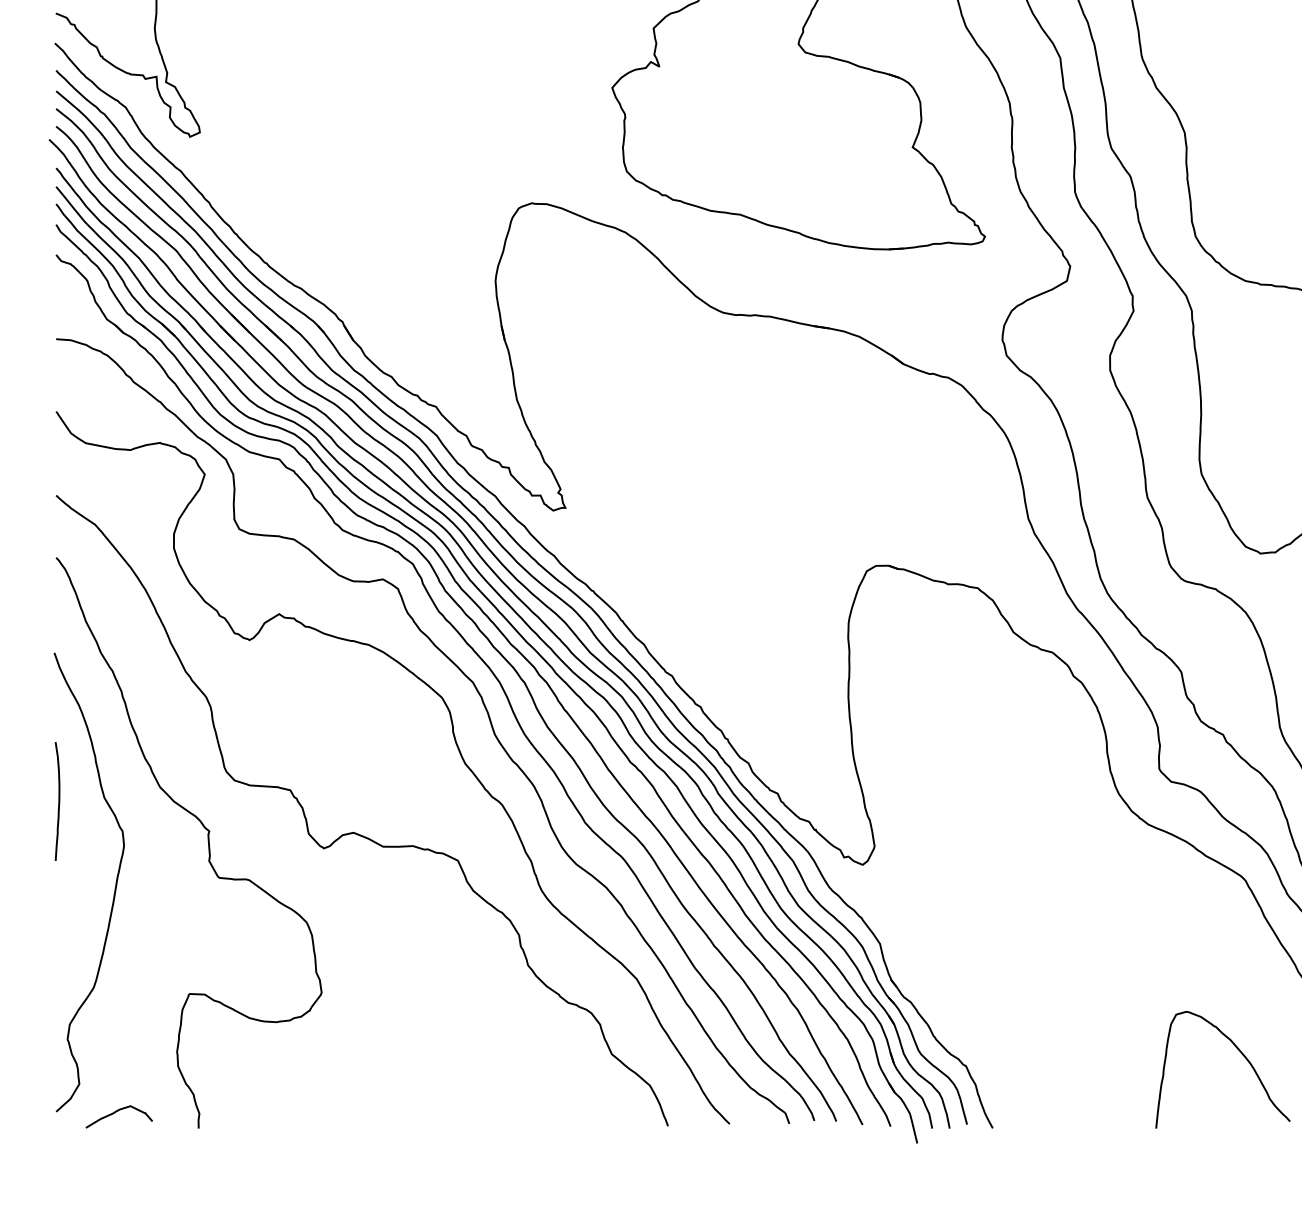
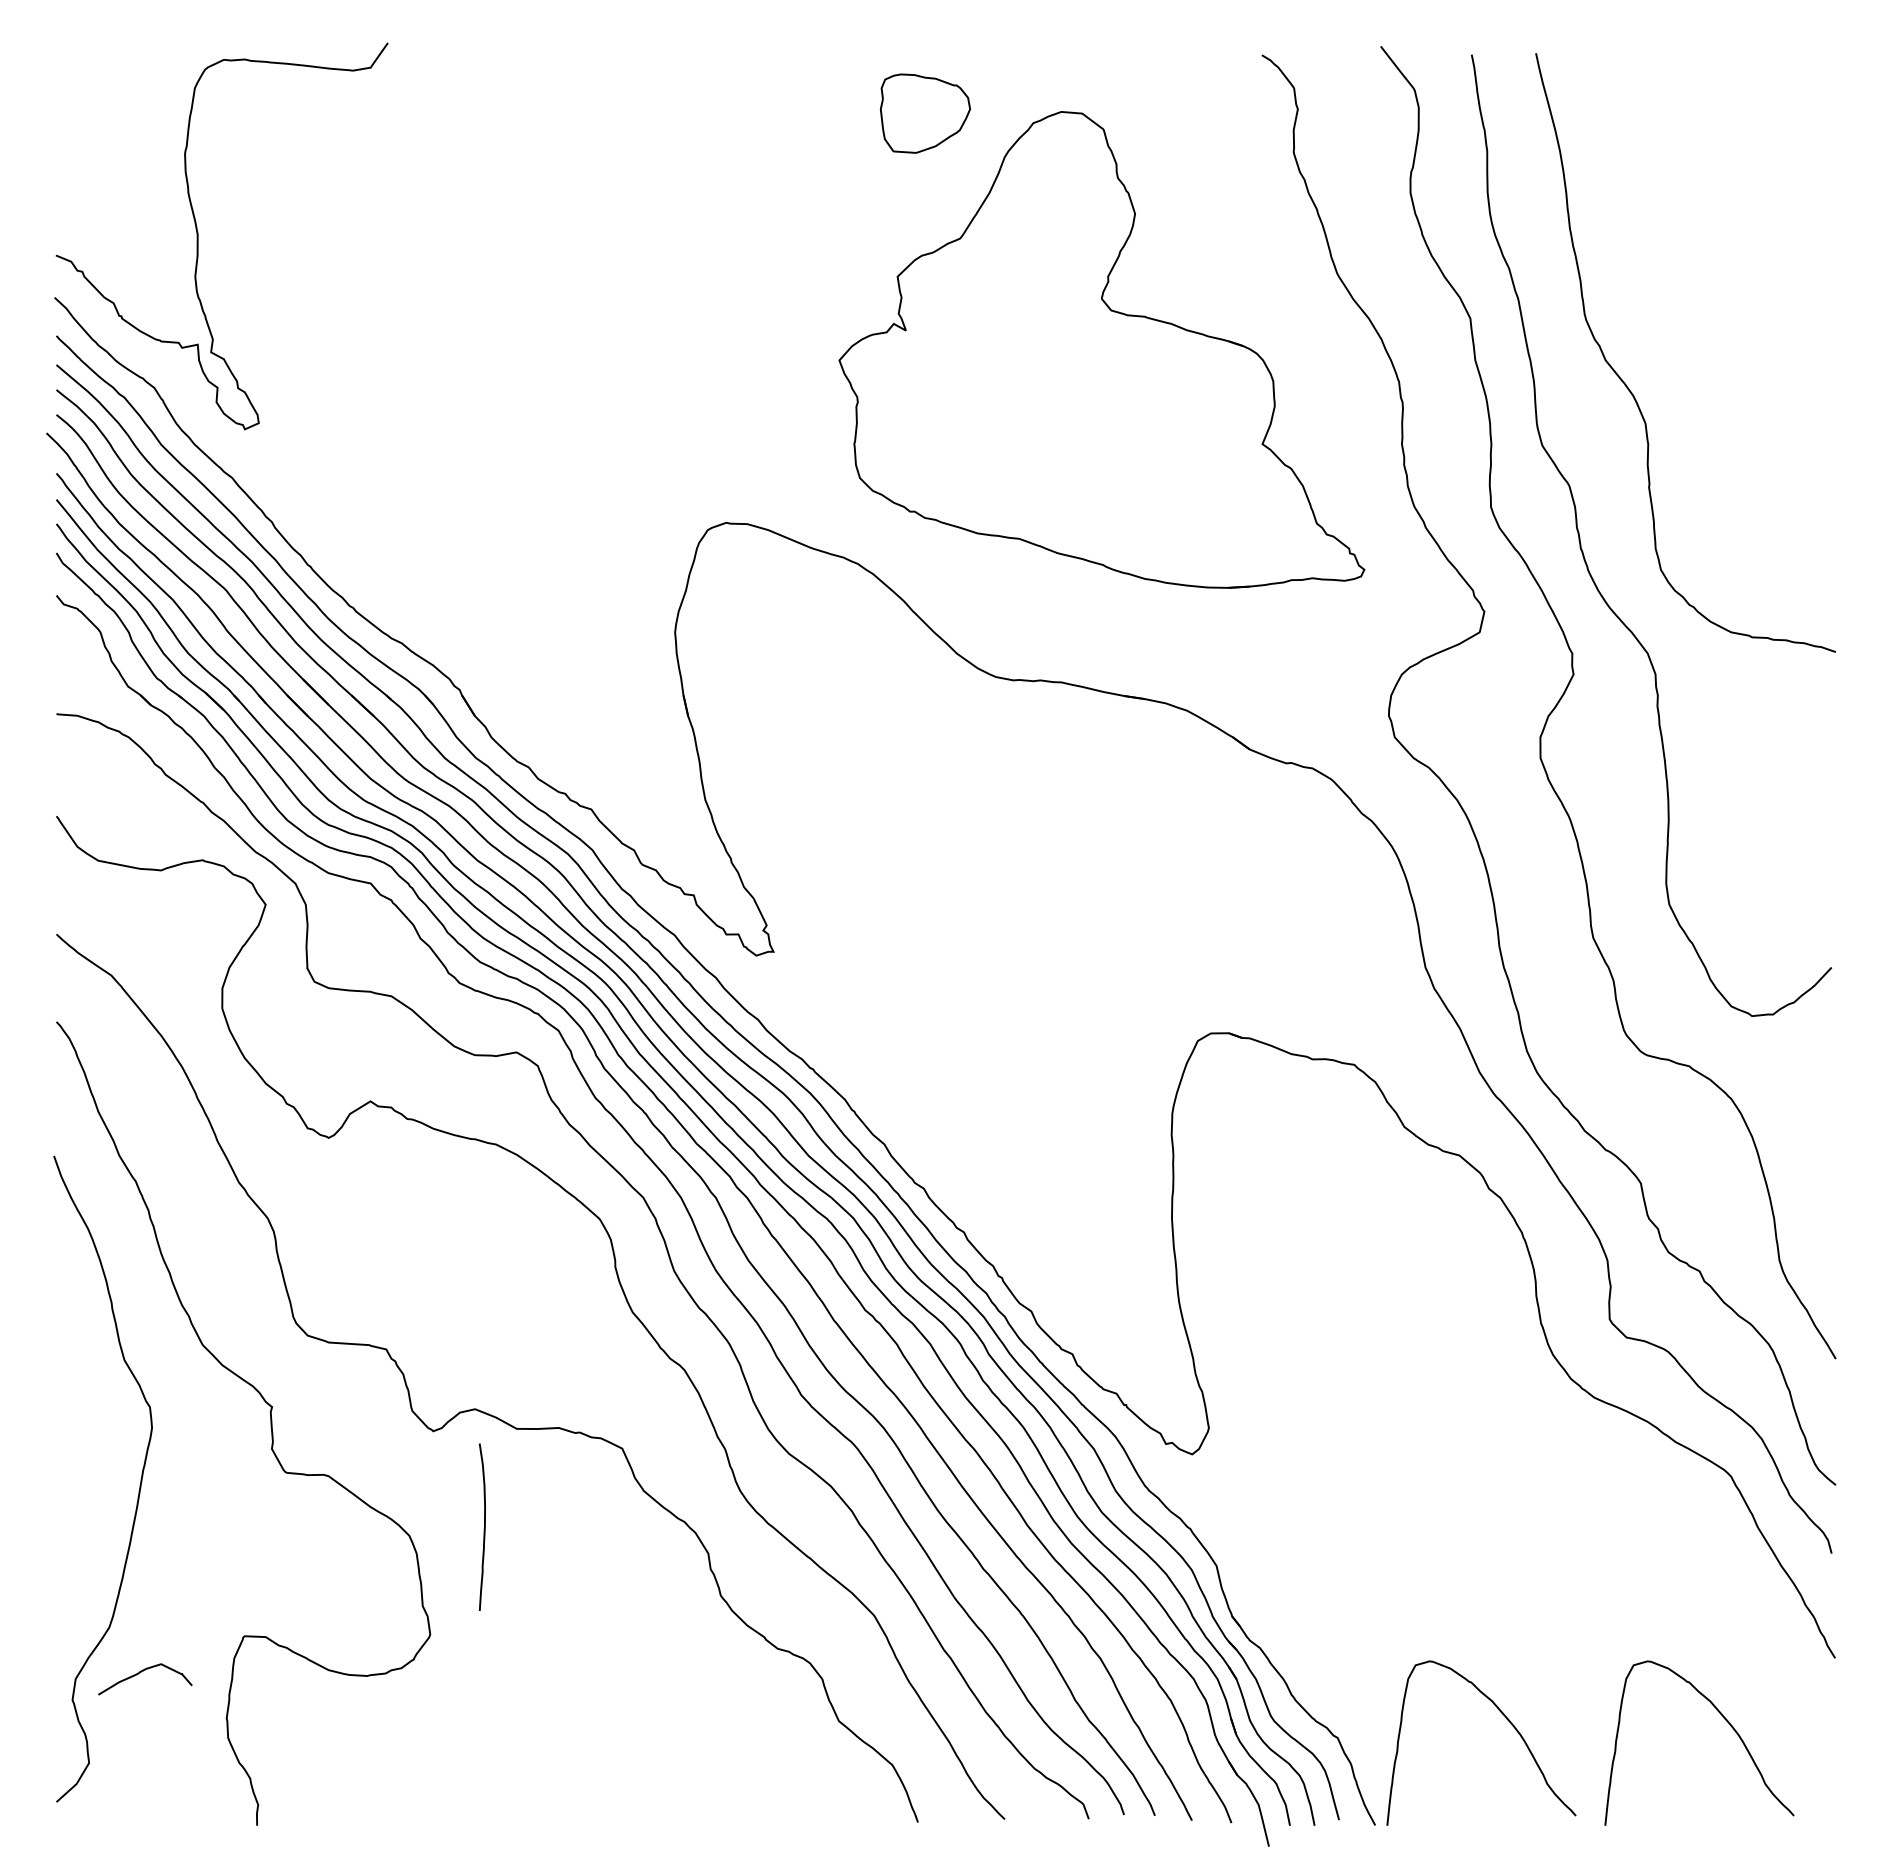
curve: (59, 801) -> (484, 1526), moved
curve: (1085, 1052) -> (1505, 1718), added
curve: (115, 1112) -> (140, 1673), moved

